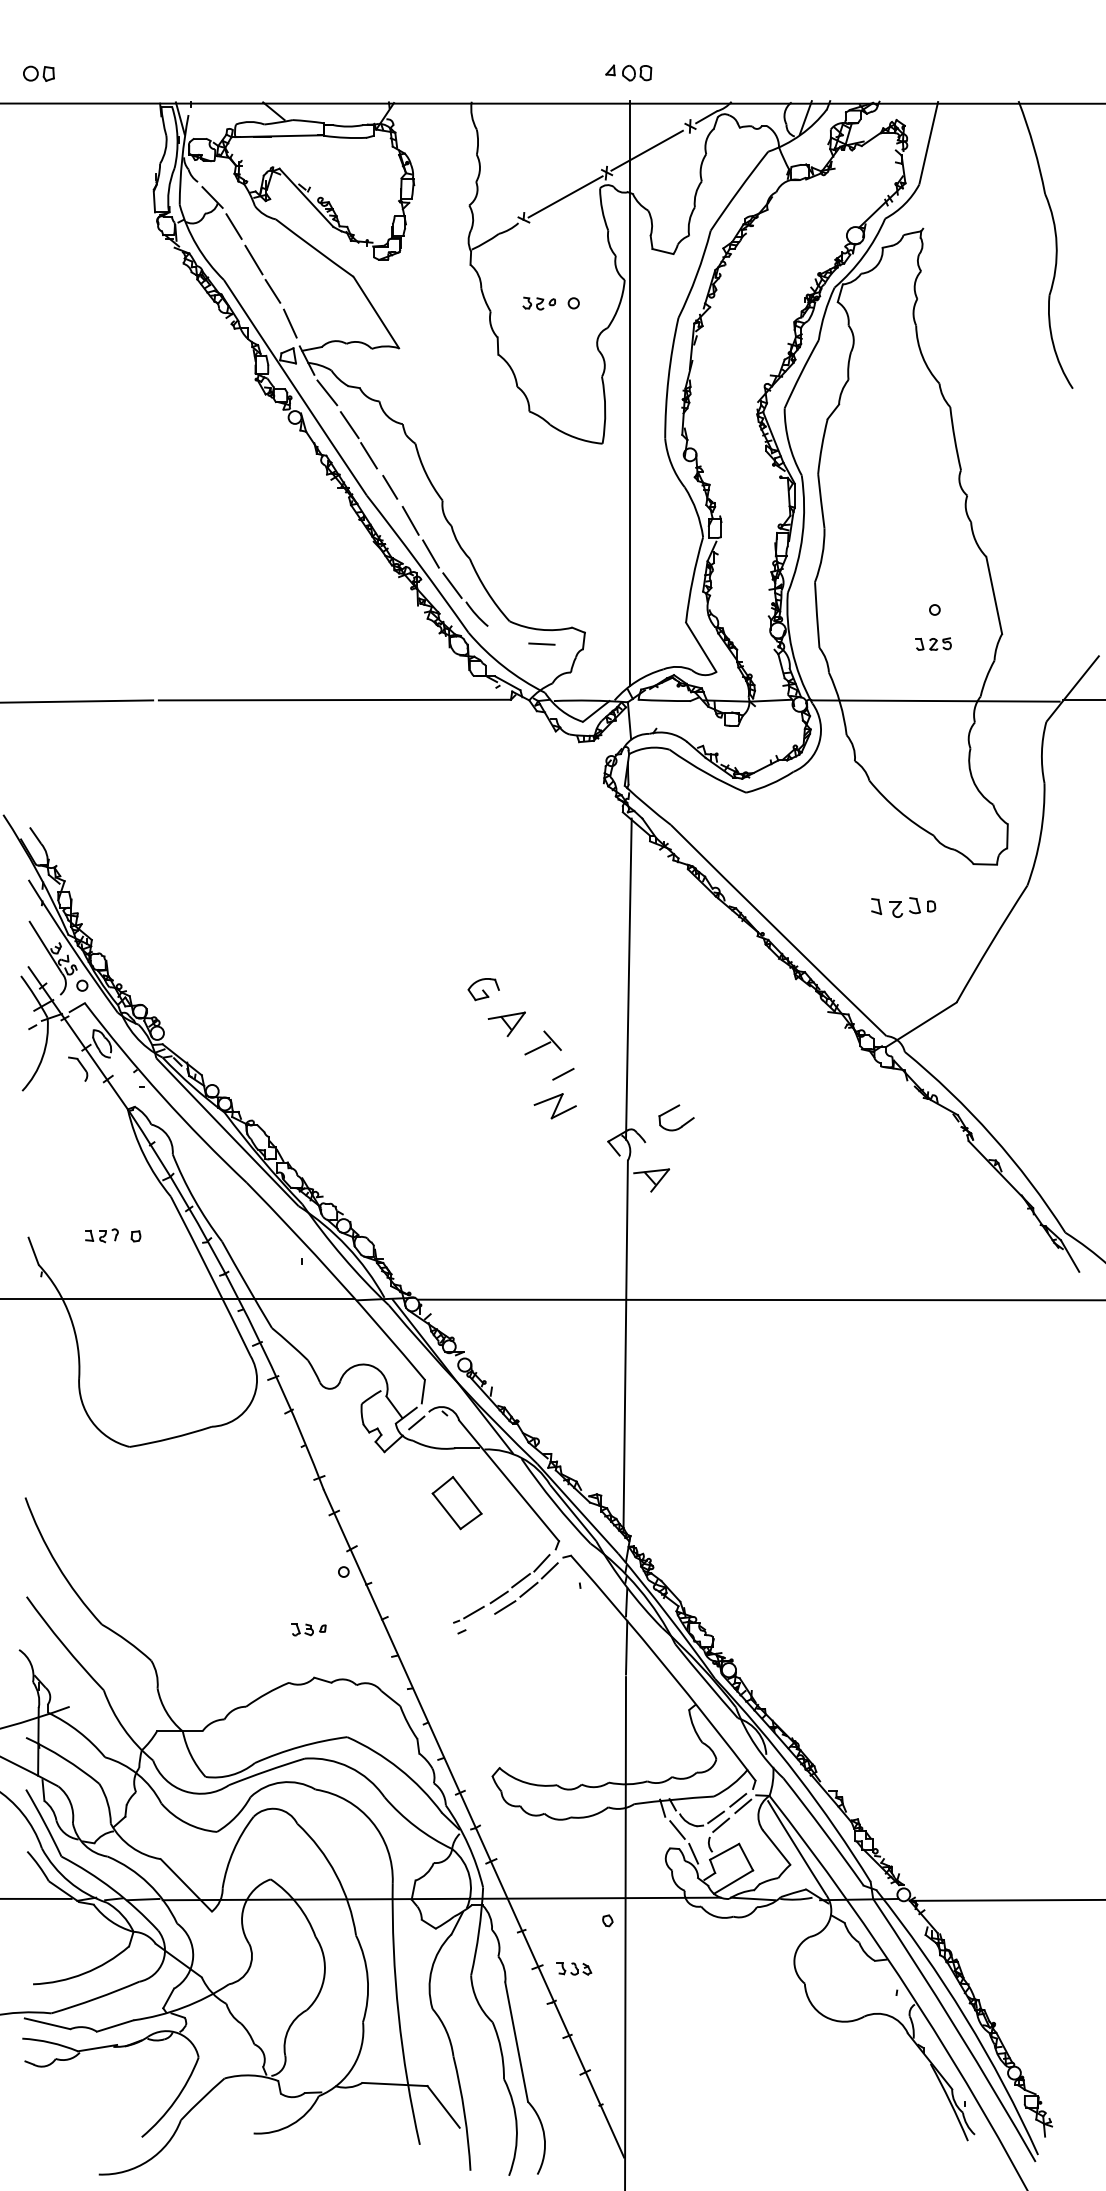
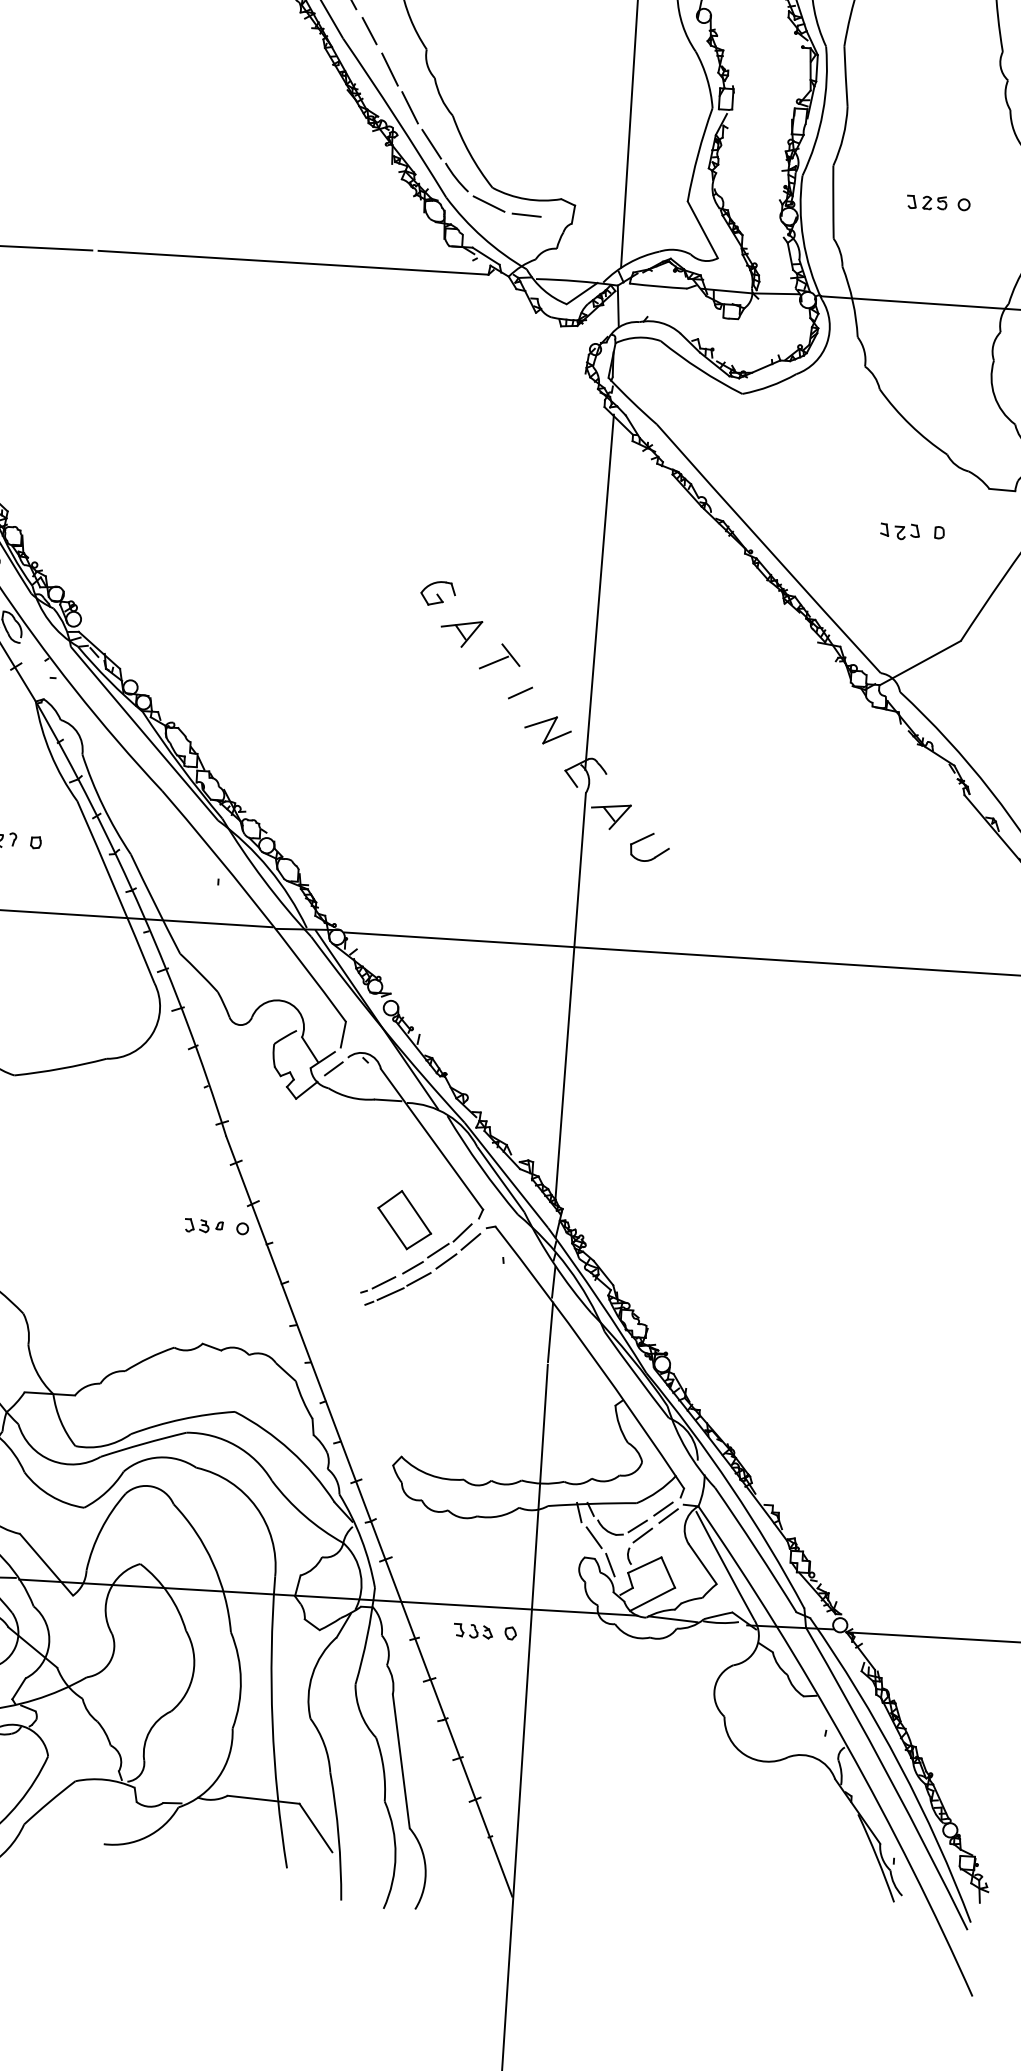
line: (507, 636) -> (489, 204), added
part: (933, 643) -> (927, 201), moved
part: (895, 907) -> (899, 531), size x0.71
part: (554, 1106) -> (547, 730), moved
part: (672, 1110) -> (645, 838), moved
part: (456, 1503) -> (404, 1220), moved
line: (480, 1622) -> (390, 1294), added
part: (308, 1629) -> (203, 1225), moved
part: (574, 1968) -> (473, 1630), moved

